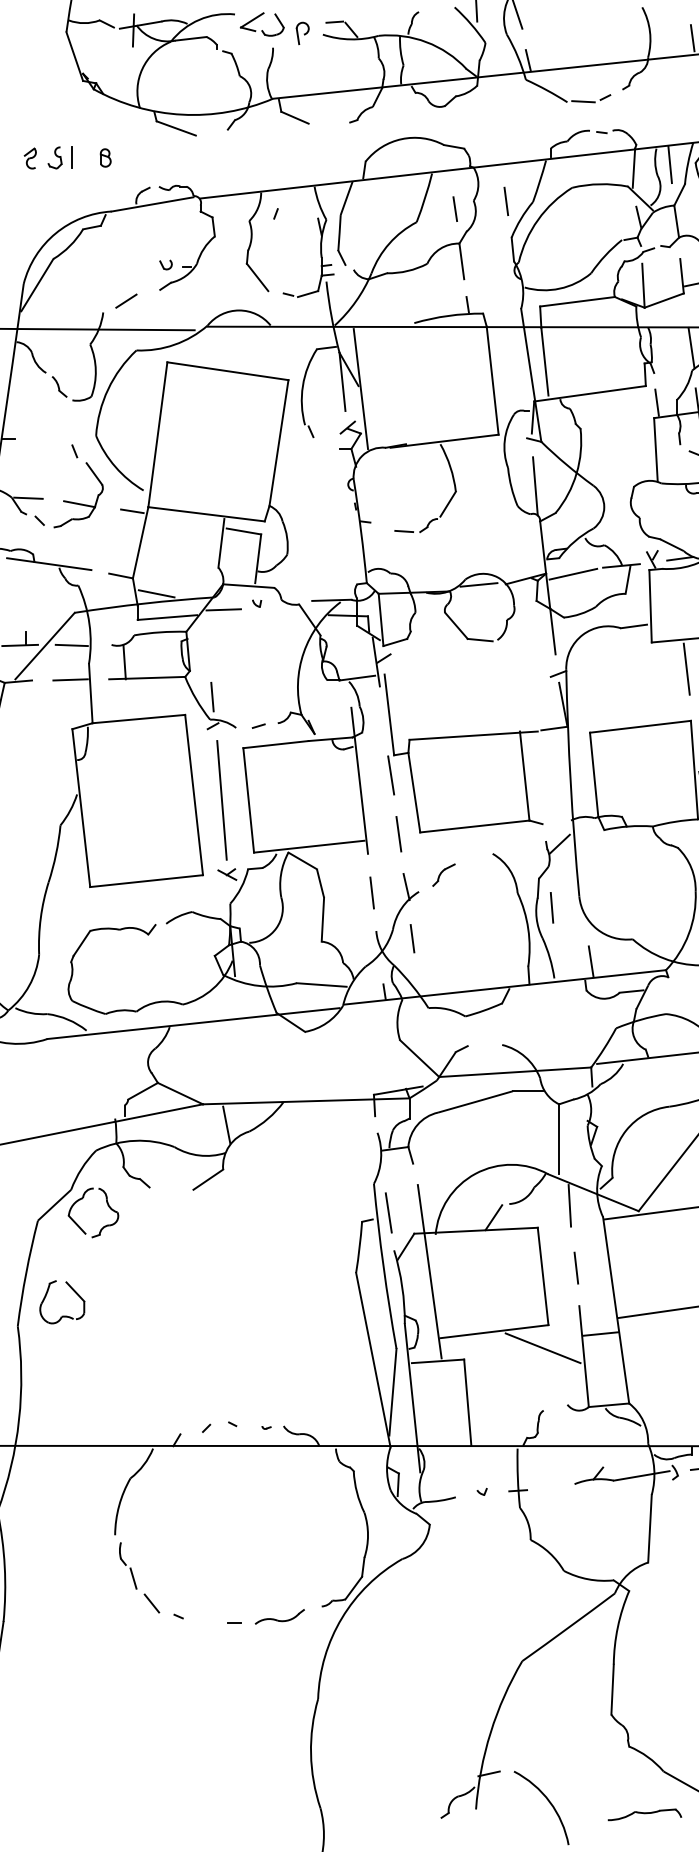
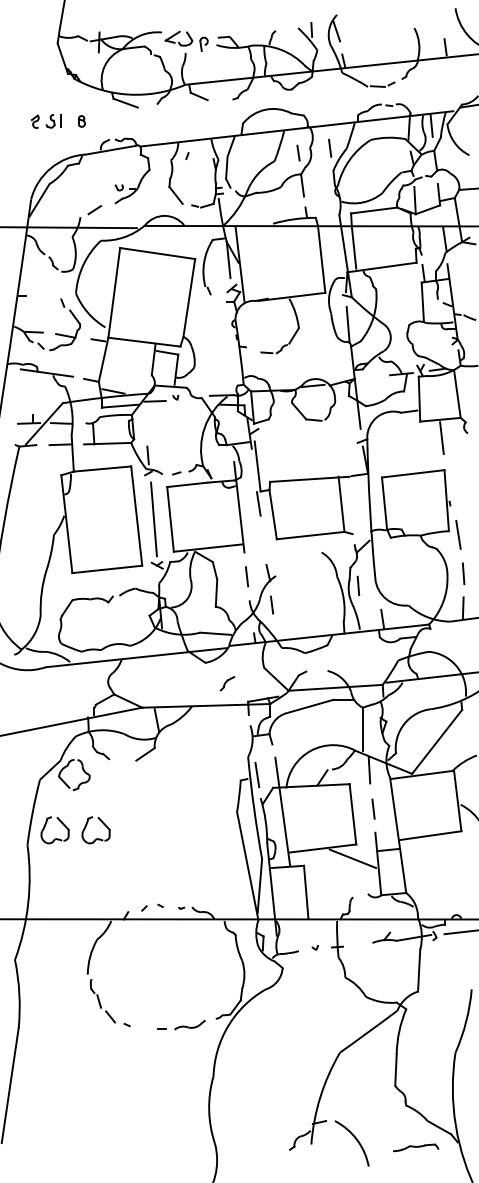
line: (573, 574) -> (371, 379), removed
line: (398, 832) -> (263, 539), removed
part: (443, 874) -> (227, 683), moved
part: (127, 1315) -> (95, 838), added

